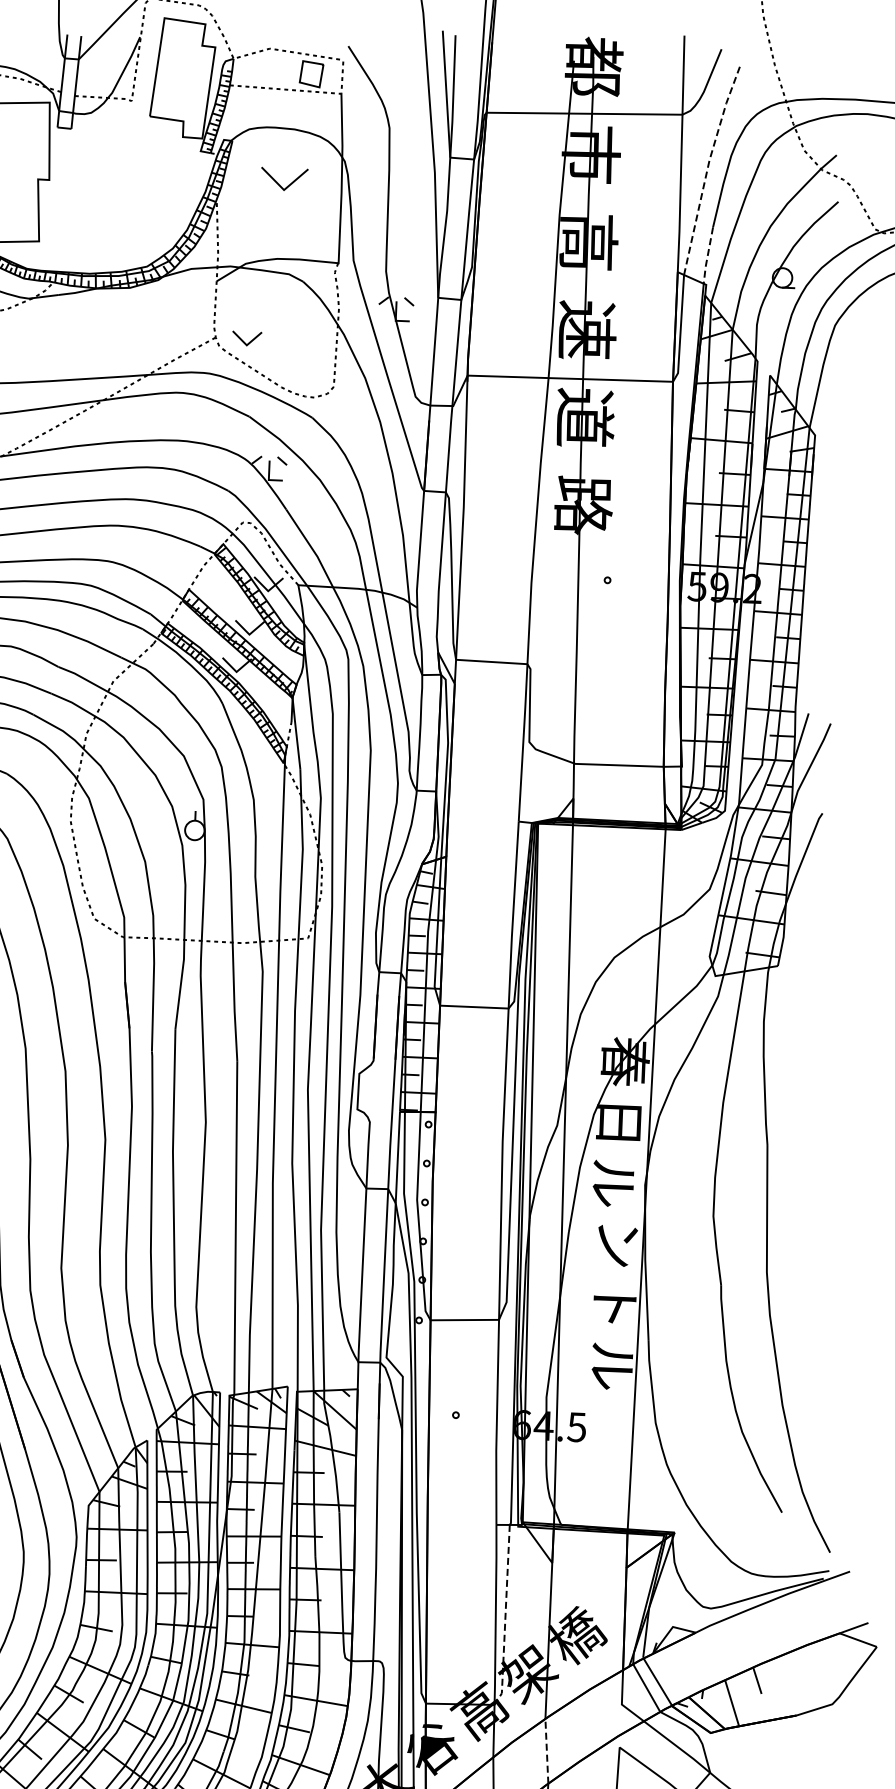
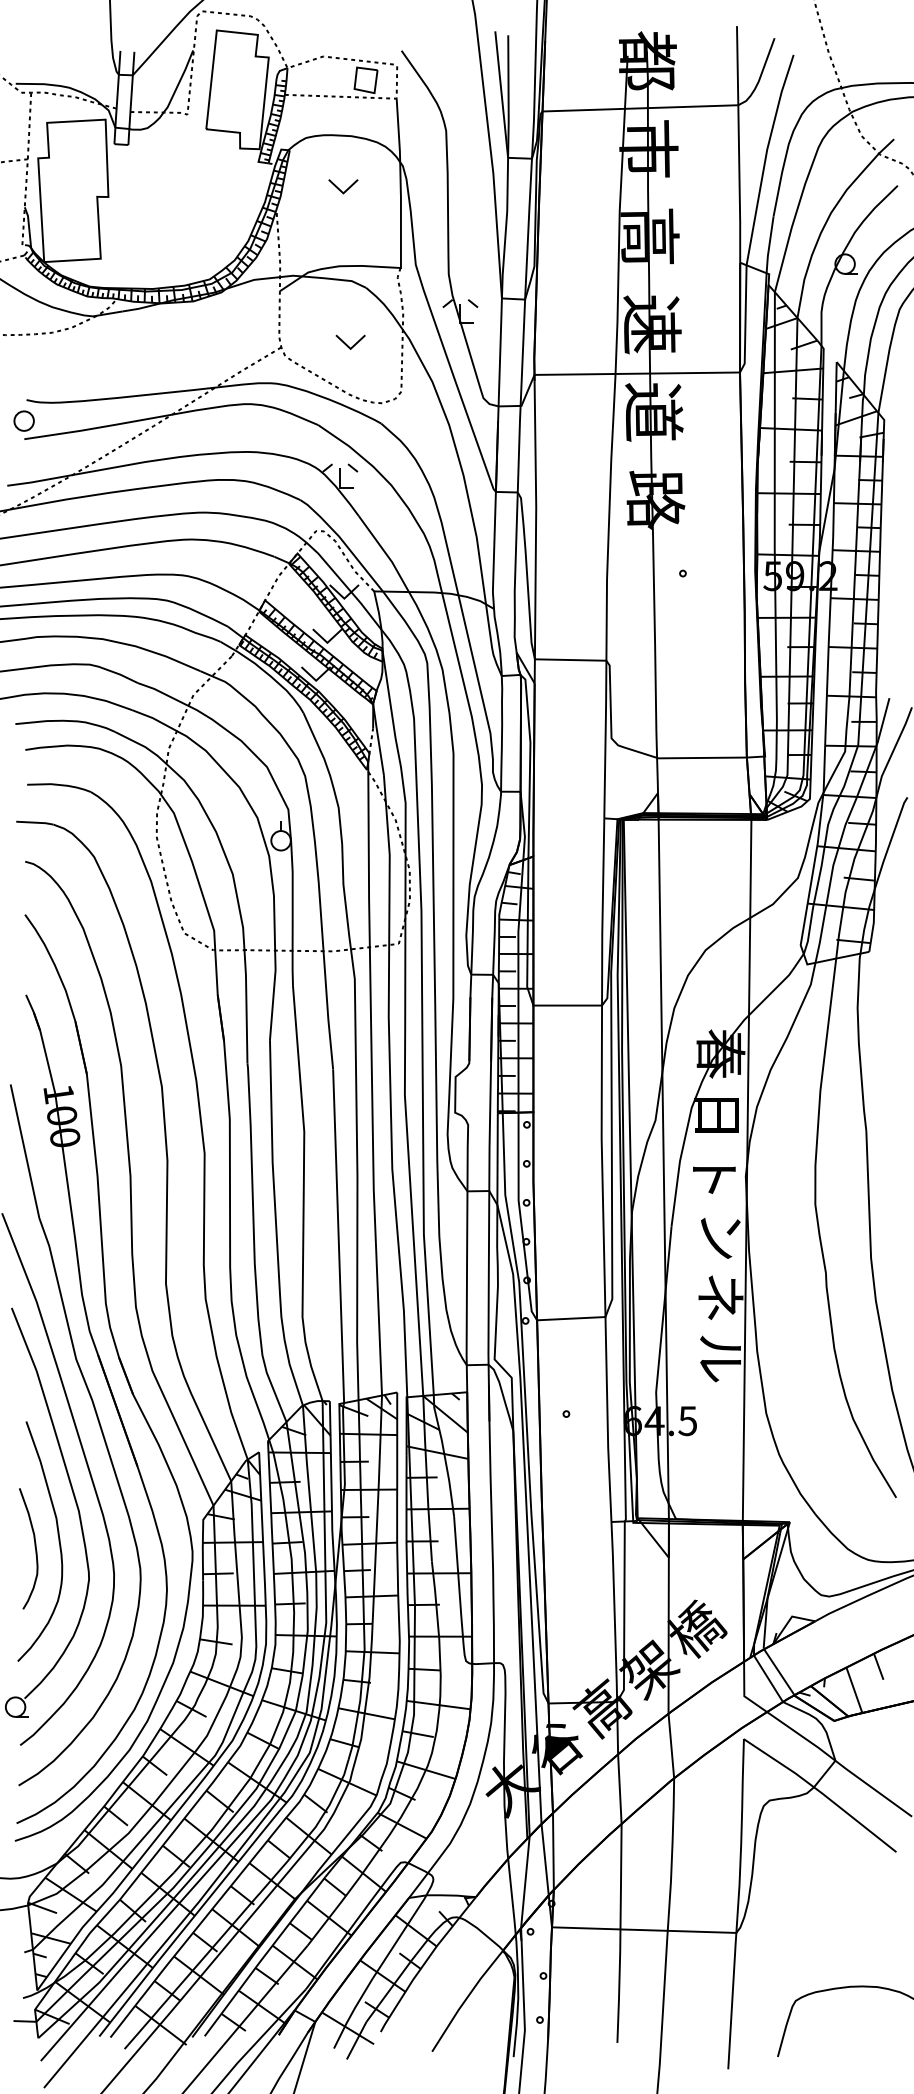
line: (707, 169) -> (765, 158), dashed -> solid
part: (284, 179) -> (343, 186), size x0.62
line: (707, 257) -> (769, 246), dashed -> solid
part: (246, 337) -> (350, 341), moved
text: (613, 1184) -> (714, 1176), ル -> ト
text: (614, 1305) -> (720, 1297), ト -> ネ
line: (505, 1616) -> (624, 1613), dashed -> solid
line: (547, 1750) -> (671, 1745), dashed -> solid

